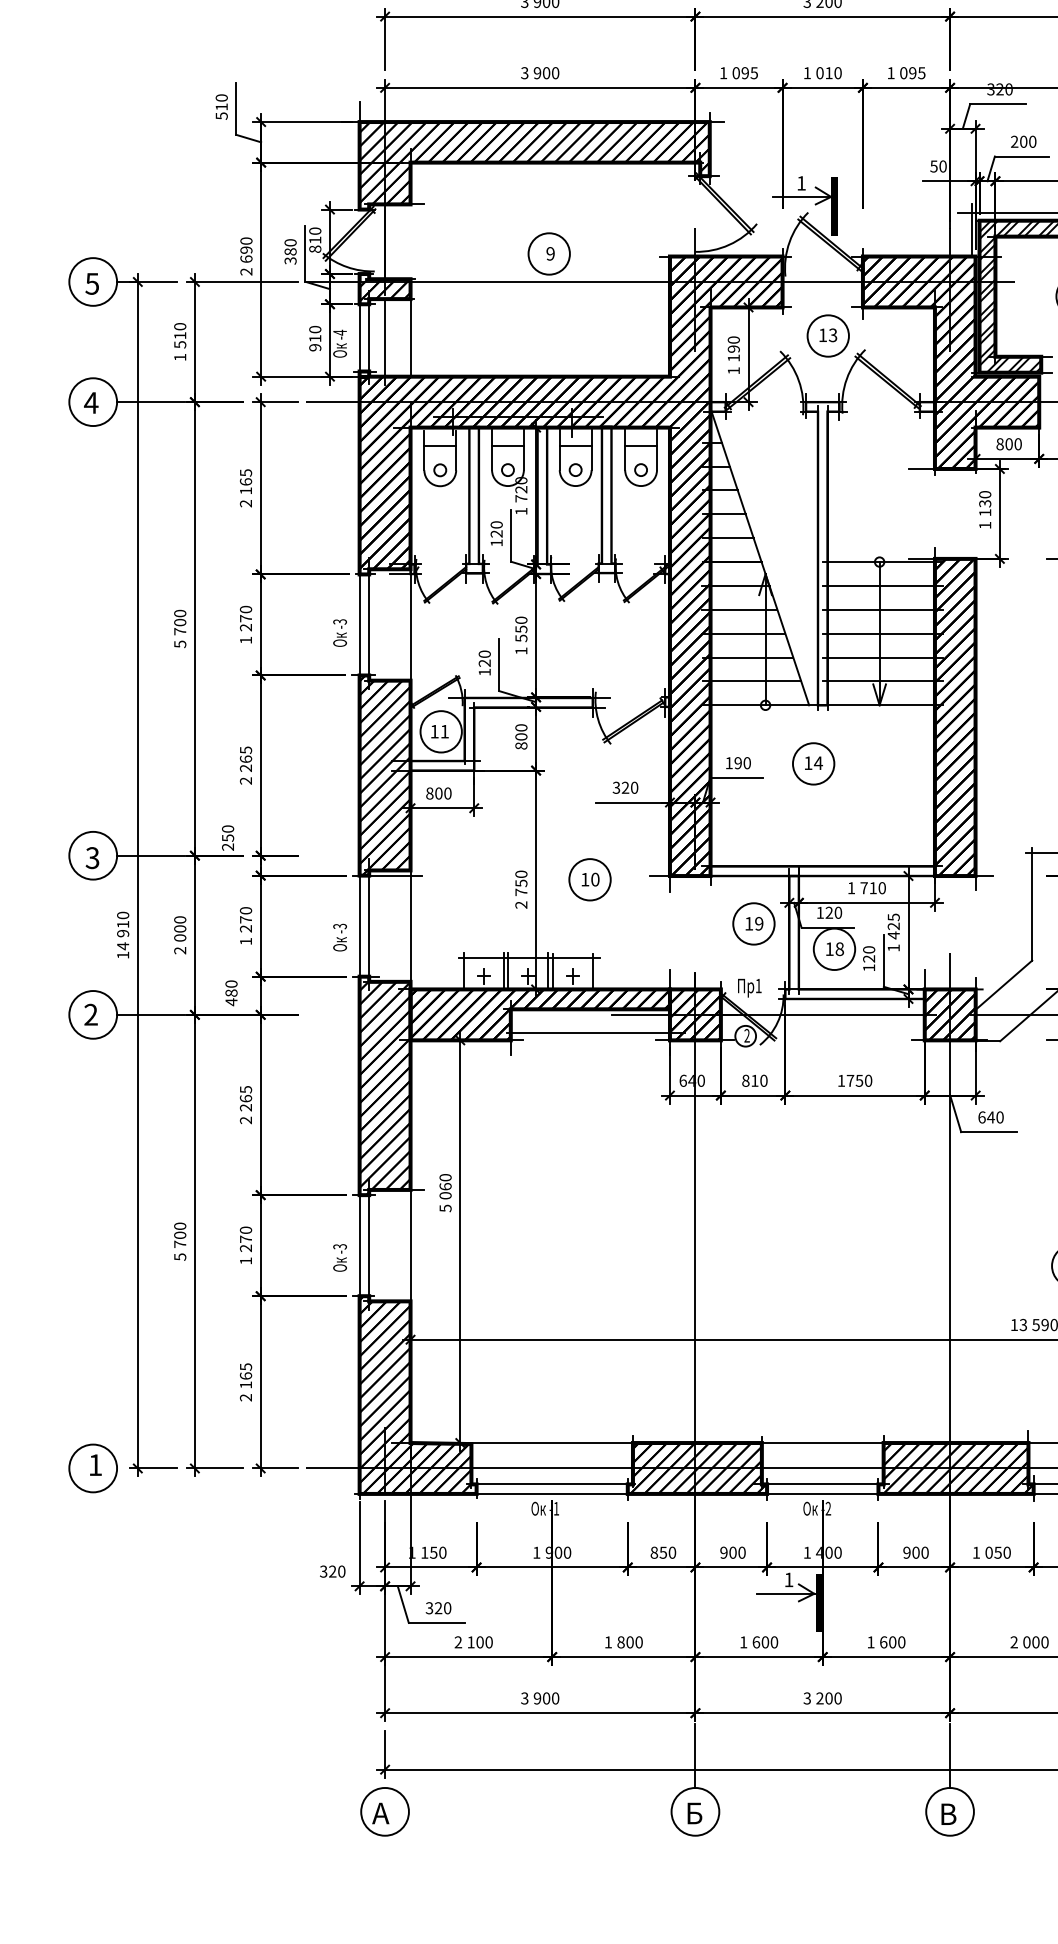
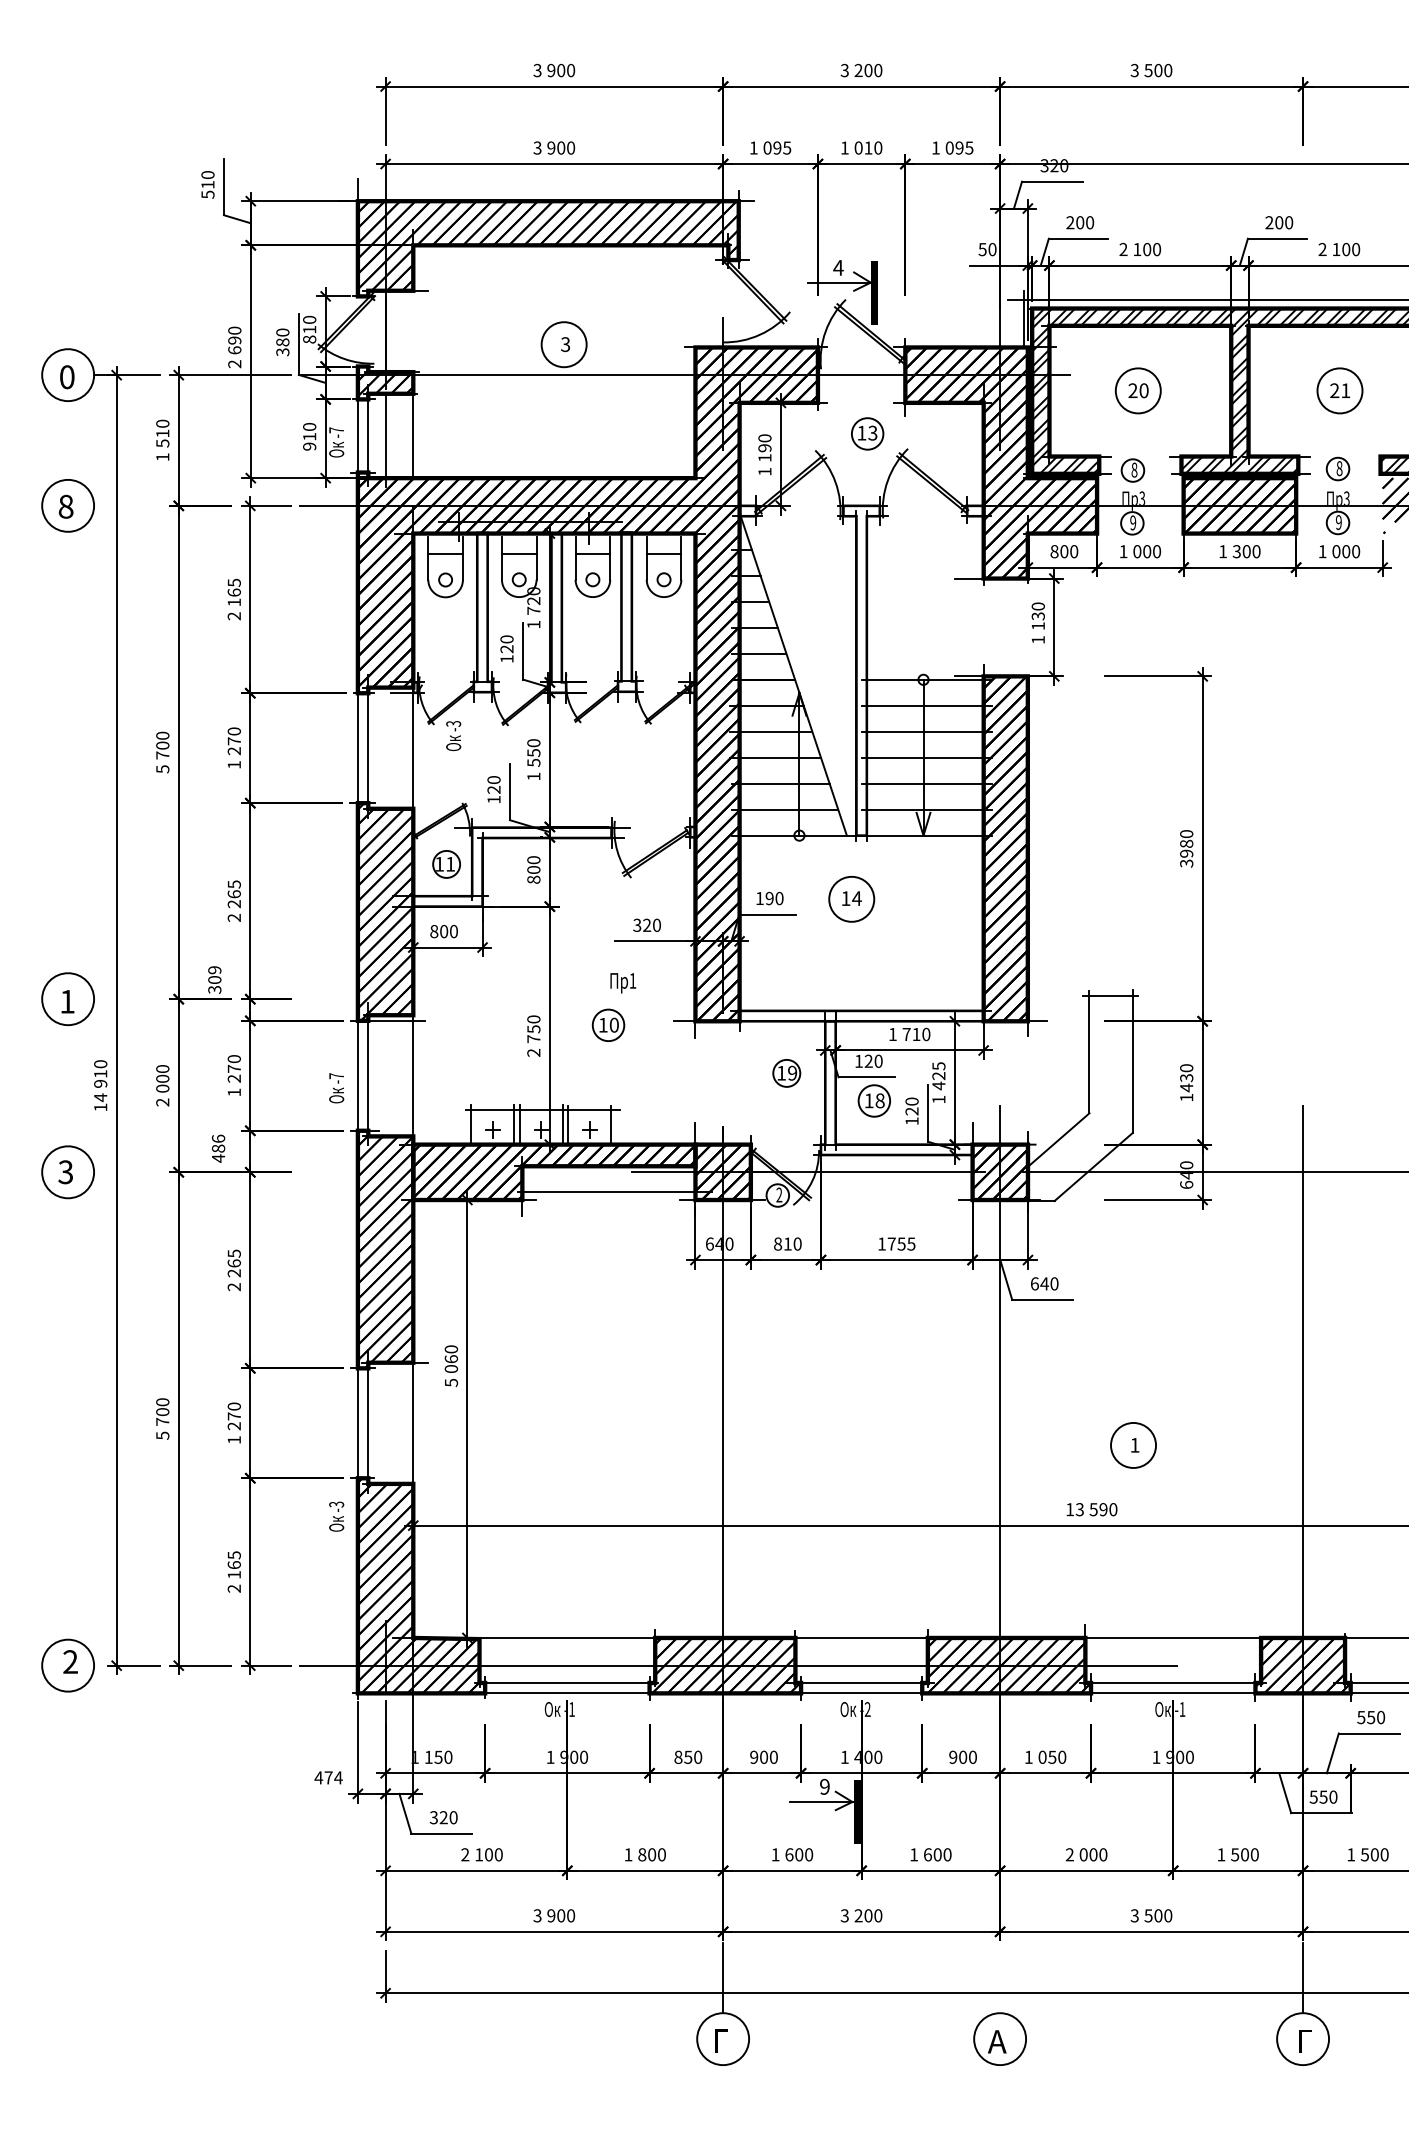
text: (801, 182) -> (838, 267), 1 -> 4
text: (550, 253) -> (565, 344), 9 -> 3
text: (91, 284) -> (66, 377), 5 -> 0
text: (339, 332) -> (336, 430), -4 -> -7
circle: (828, 335) -> (867, 433), size x0.7
line: (150, 401) -> (130, 505), removed
text: (90, 402) -> (65, 506), 4 -> 8
text: (339, 632) -> (453, 735), moved
circle: (441, 730) -> (446, 863), size x0.6
text: (227, 837) -> (214, 979), 250 -> 309
line: (150, 855) -> (130, 999), removed
text: (92, 857) -> (67, 1001), 3 -> 1
circle: (590, 878) -> (608, 1024), size x0.7
circle: (753, 923) -> (786, 1072), size x0.6
text: (339, 926) -> (336, 1076), -3 -> -7
circle: (833, 948) -> (873, 1100), size x0.7
text: (231, 983) -> (218, 1138), 480 -> 486
text: (749, 988) -> (623, 983), moved
text: (90, 1015) -> (65, 1172), 2 -> 3
line: (150, 1015) -> (130, 1172), removed
text: (868, 1080) -> (911, 1243), 1750 -> 1755
text: (339, 1257) -> (336, 1516), moved
text: (95, 1464) -> (70, 1661), 1 -> 2
text: (332, 1571) -> (328, 1777), 320 -> 474
text: (788, 1579) -> (824, 1786), 1 -> 9
line: (950, 1756) -> (1000, 1978), removed
part: (384, 1811) -> (385, 2038), removed
text: (694, 1813) -> (722, 2040), Б -> Г
text: (947, 1814) -> (997, 2041), В -> А

